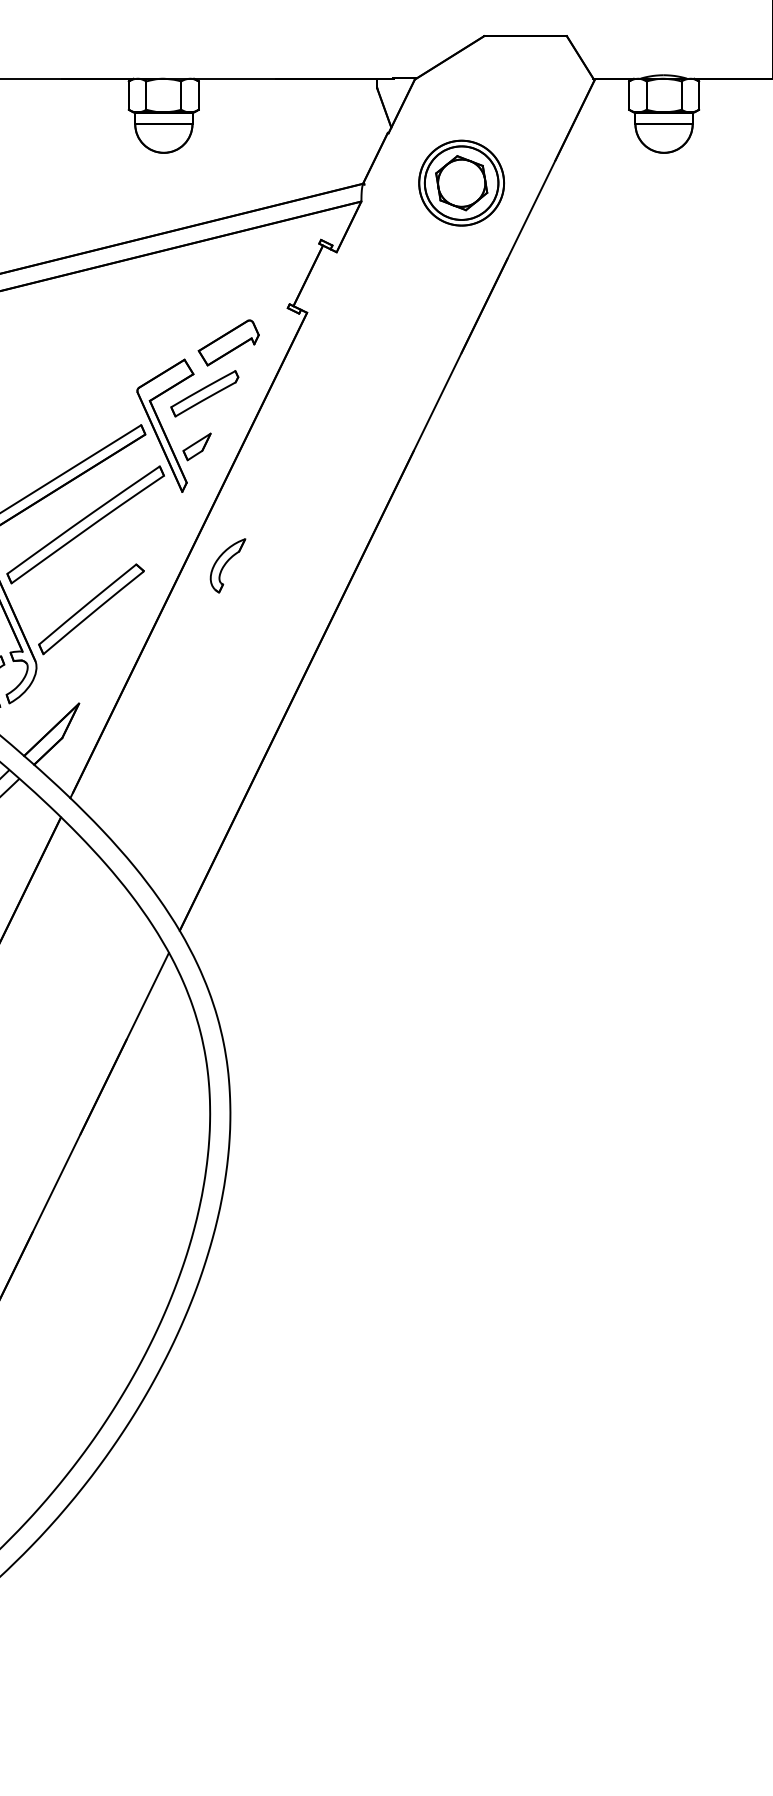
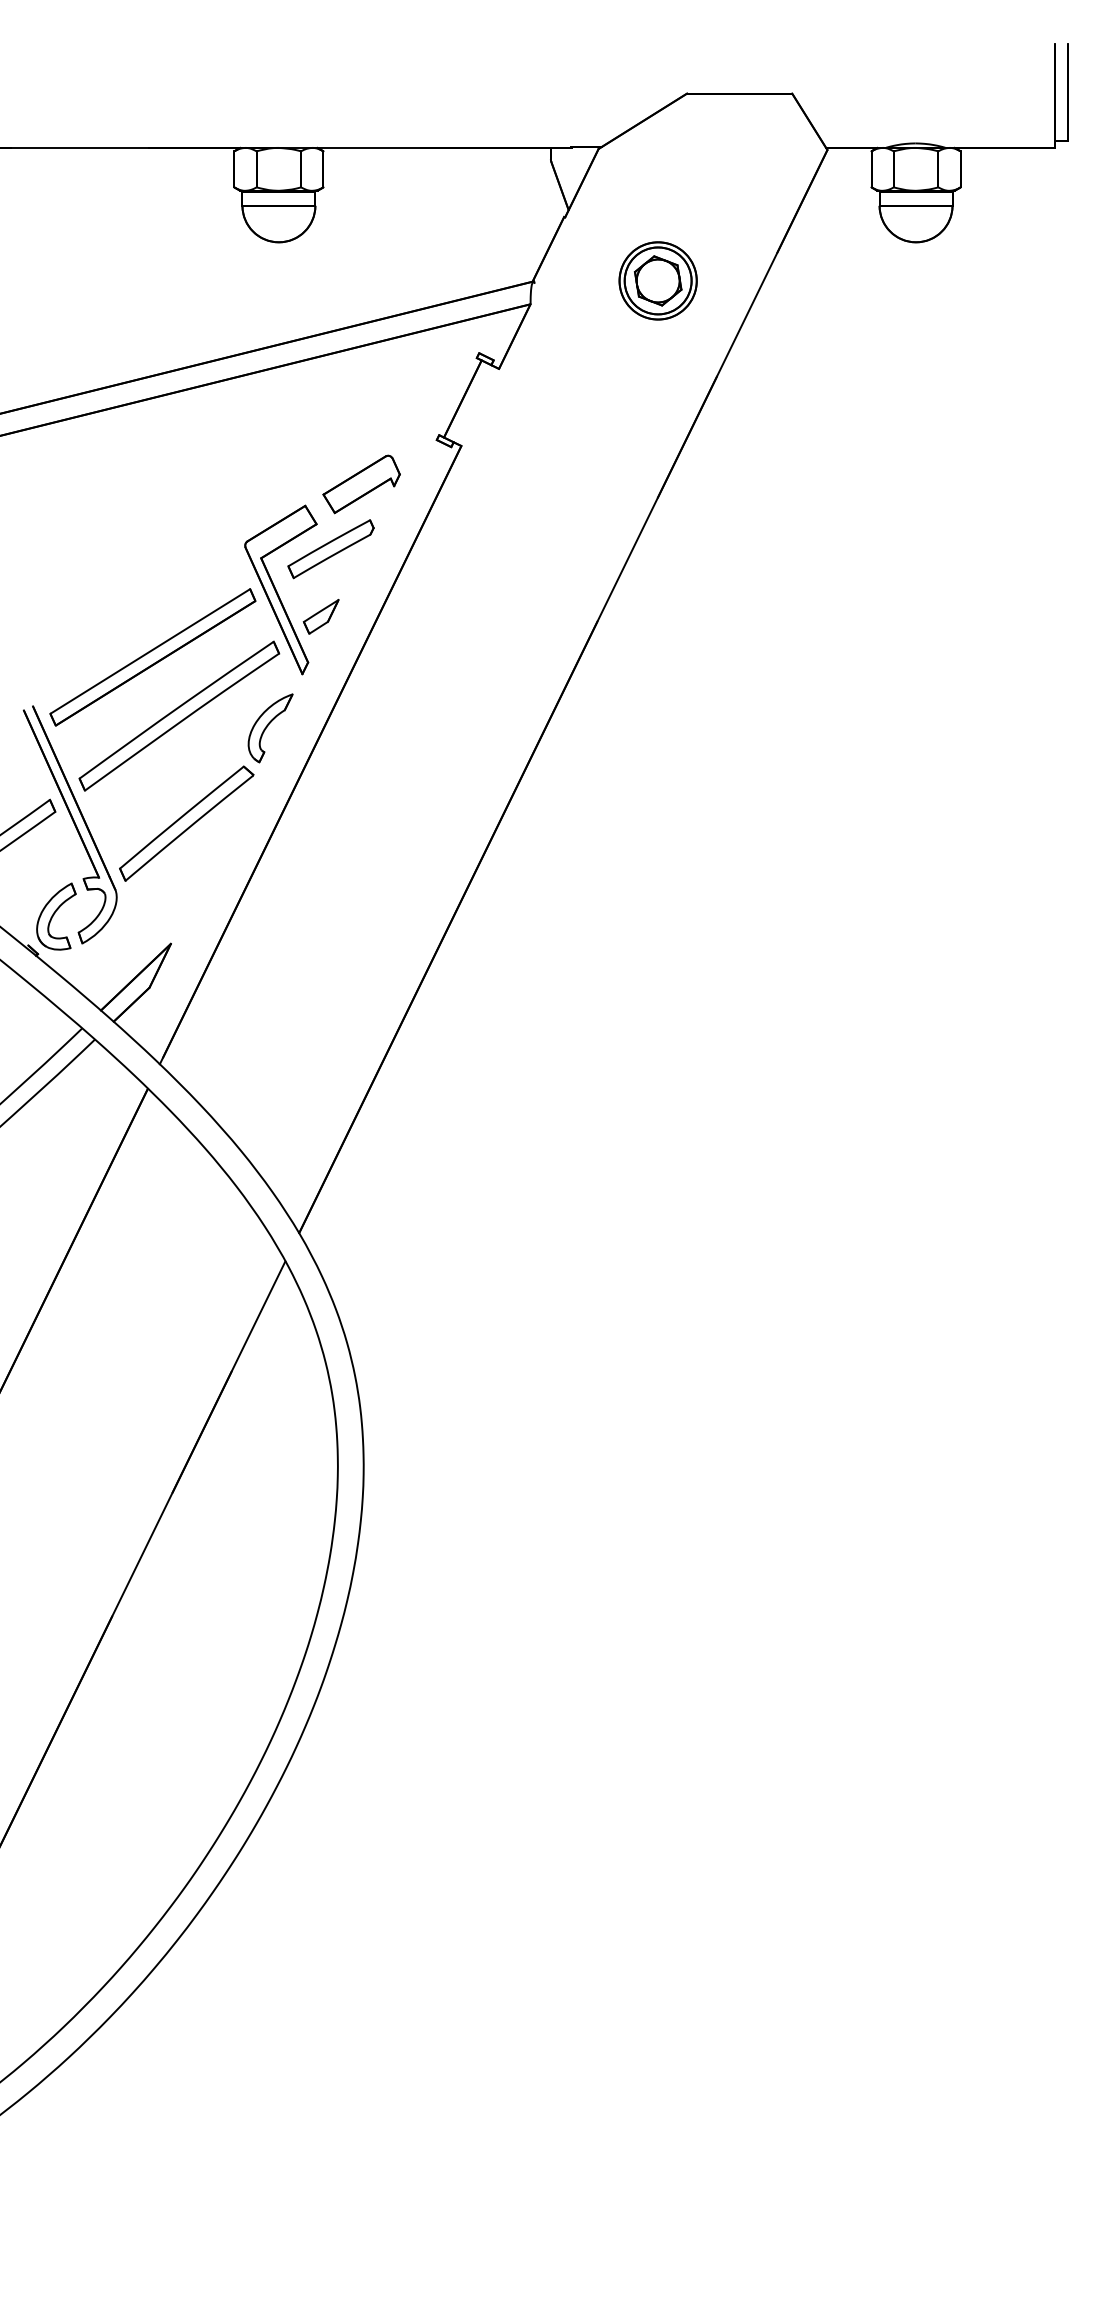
part: (461, 182) -> (657, 280), size x0.71
part: (227, 565) -> (270, 728), moved

